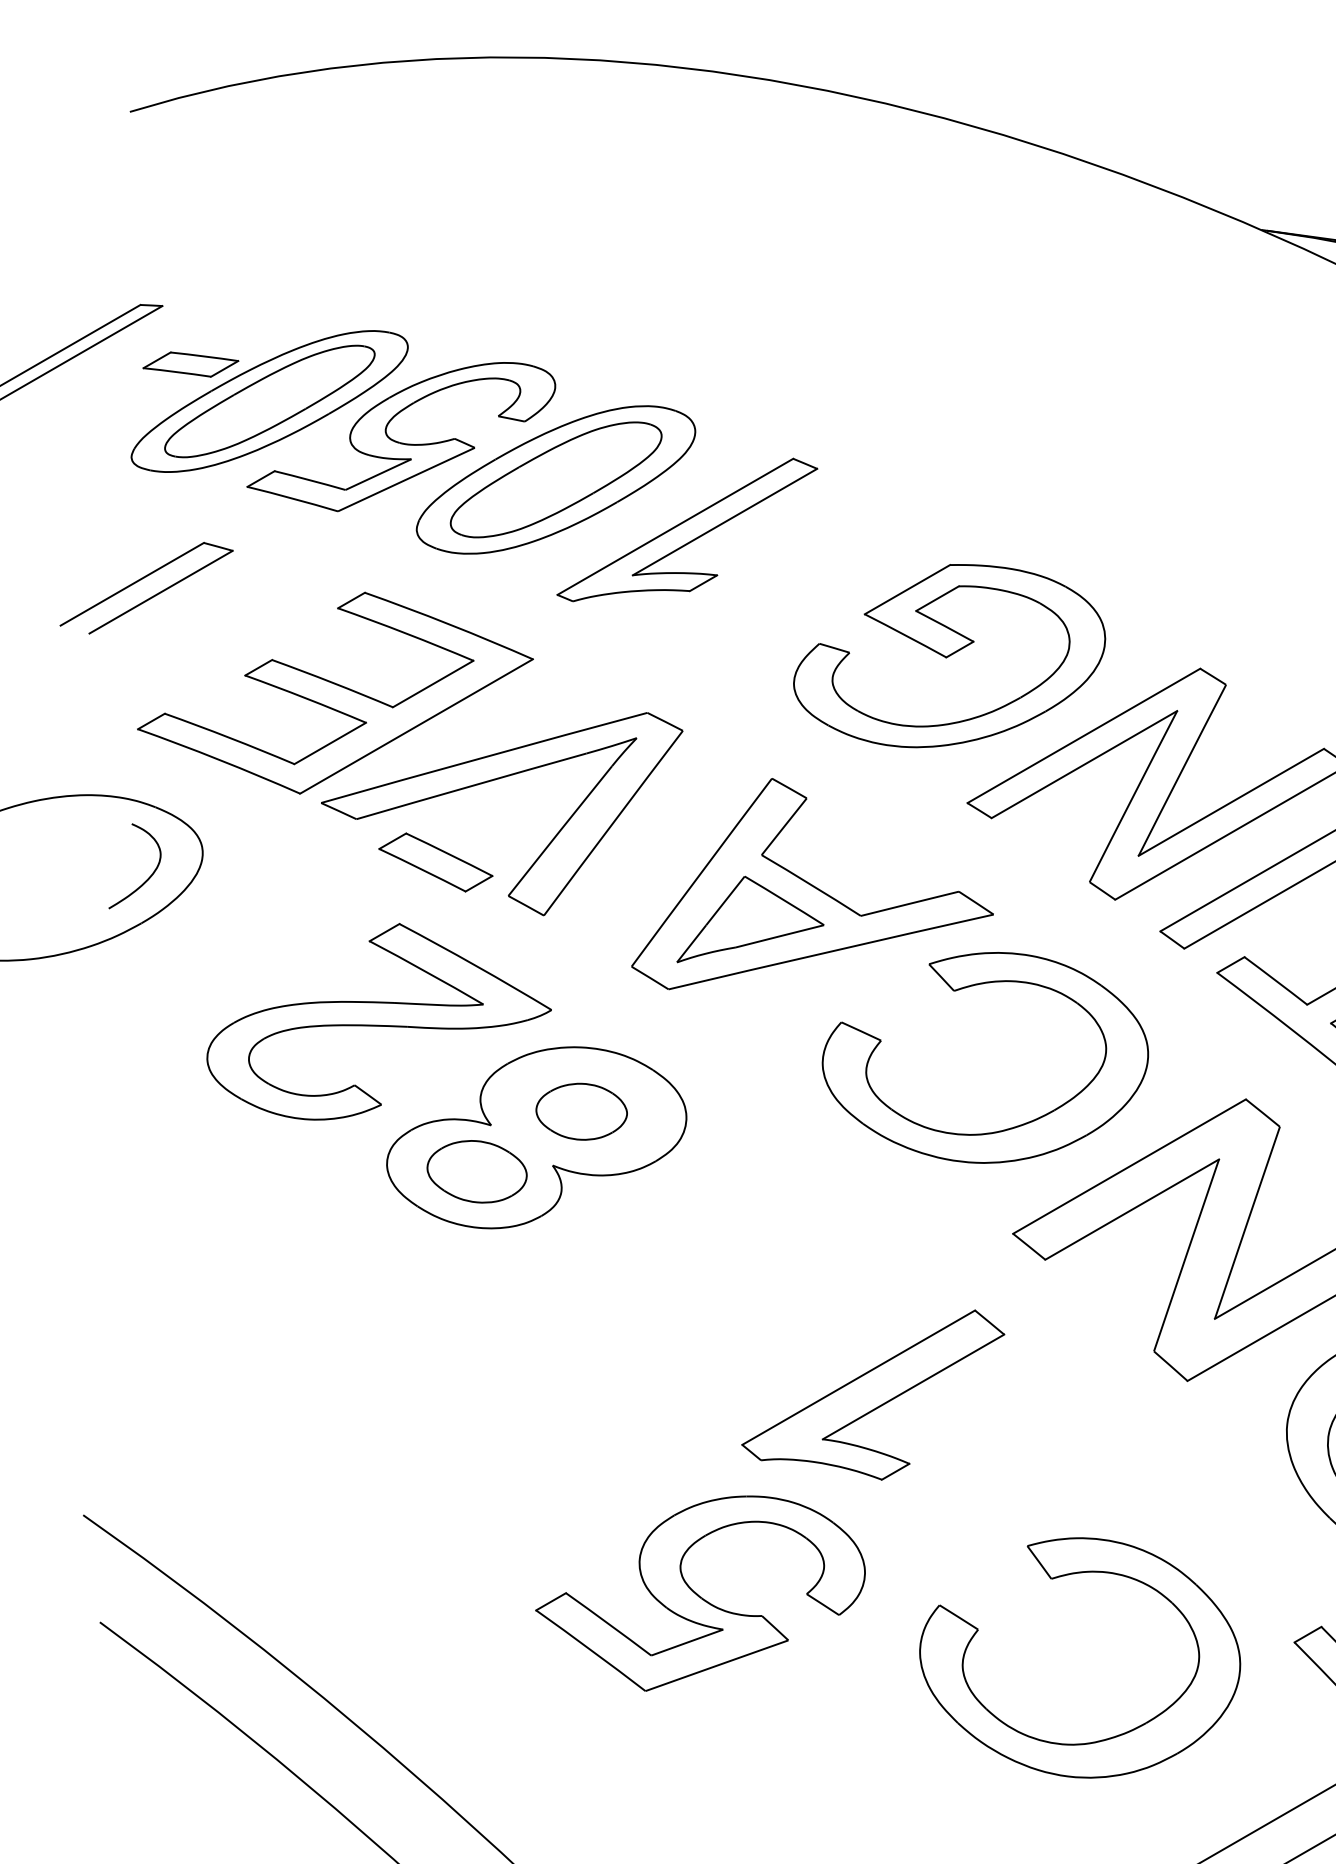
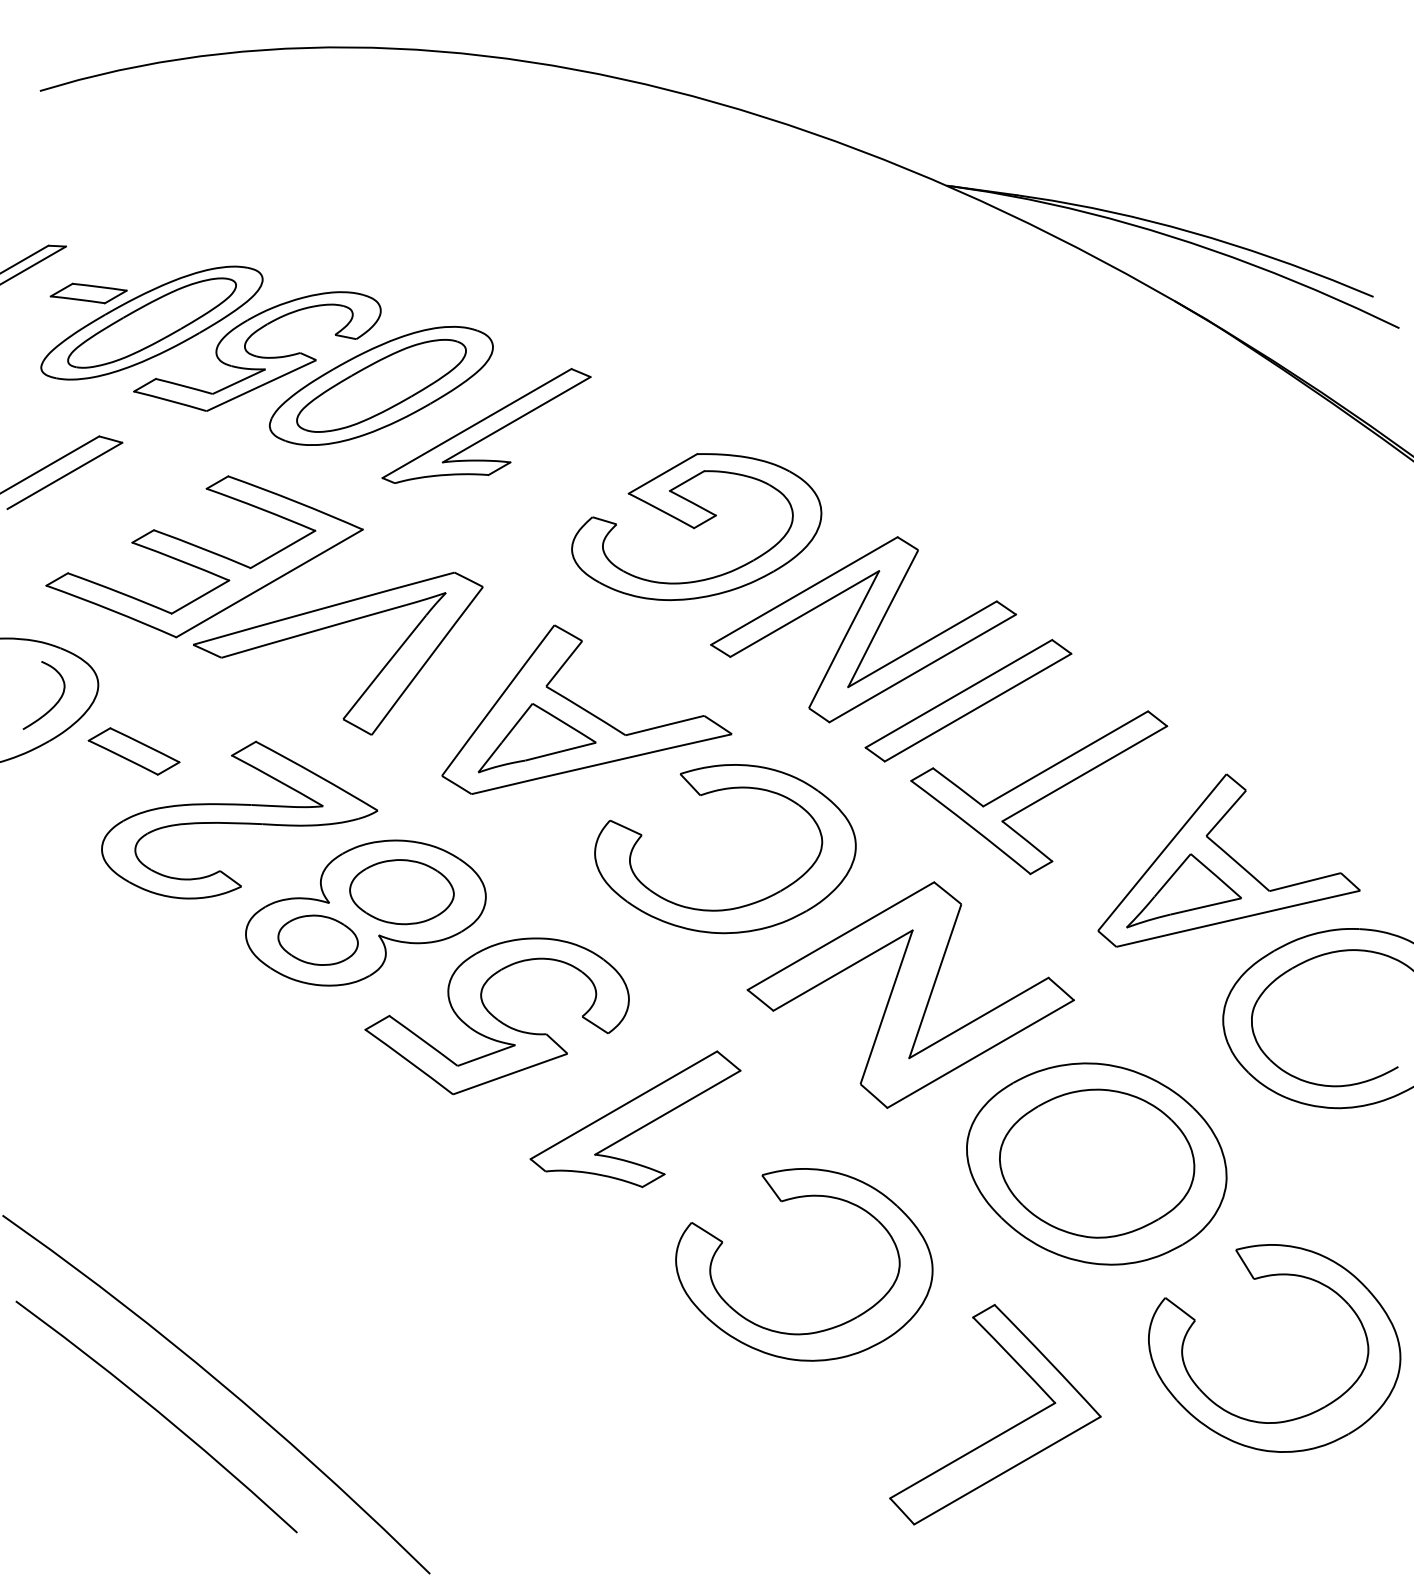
part: (435, 862) -> (133, 751), moved
part: (581, 1112) -> (401, 892), size x1.43
part: (1061, 1577) -> (789, 1200), moved
part: (699, 1593) -> (496, 1016), moved

